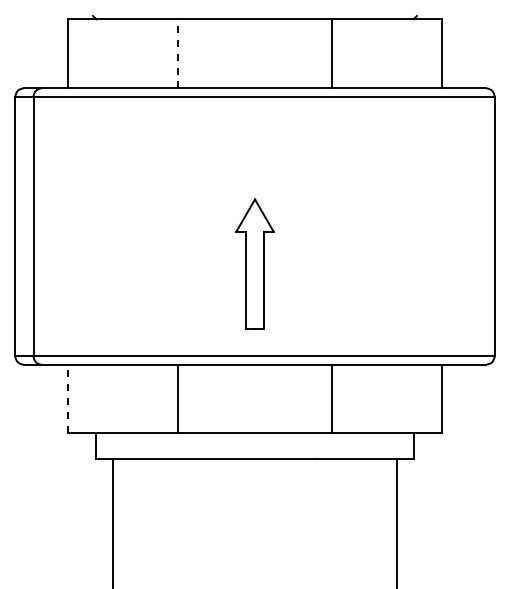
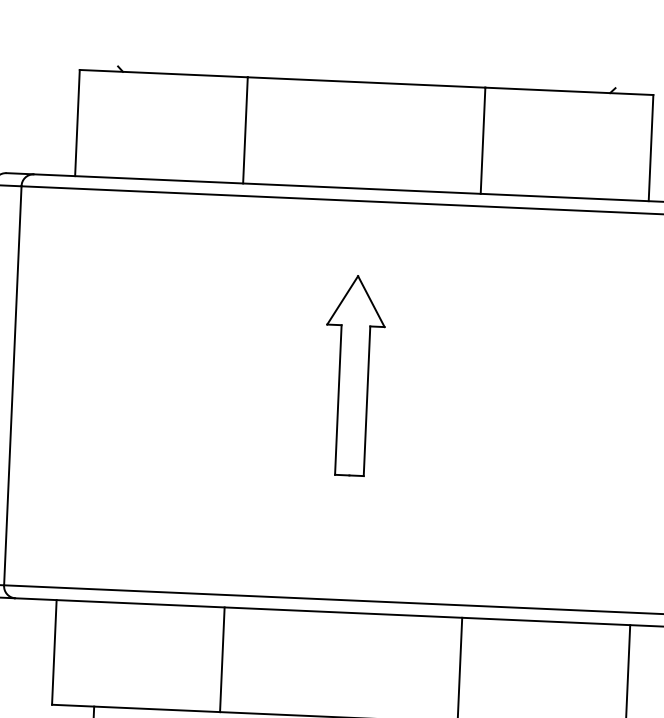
line: (177, 53) -> (245, 129), dashed -> solid
part: (254, 263) -> (353, 374), moved
line: (68, 398) -> (54, 652), dashed -> solid

